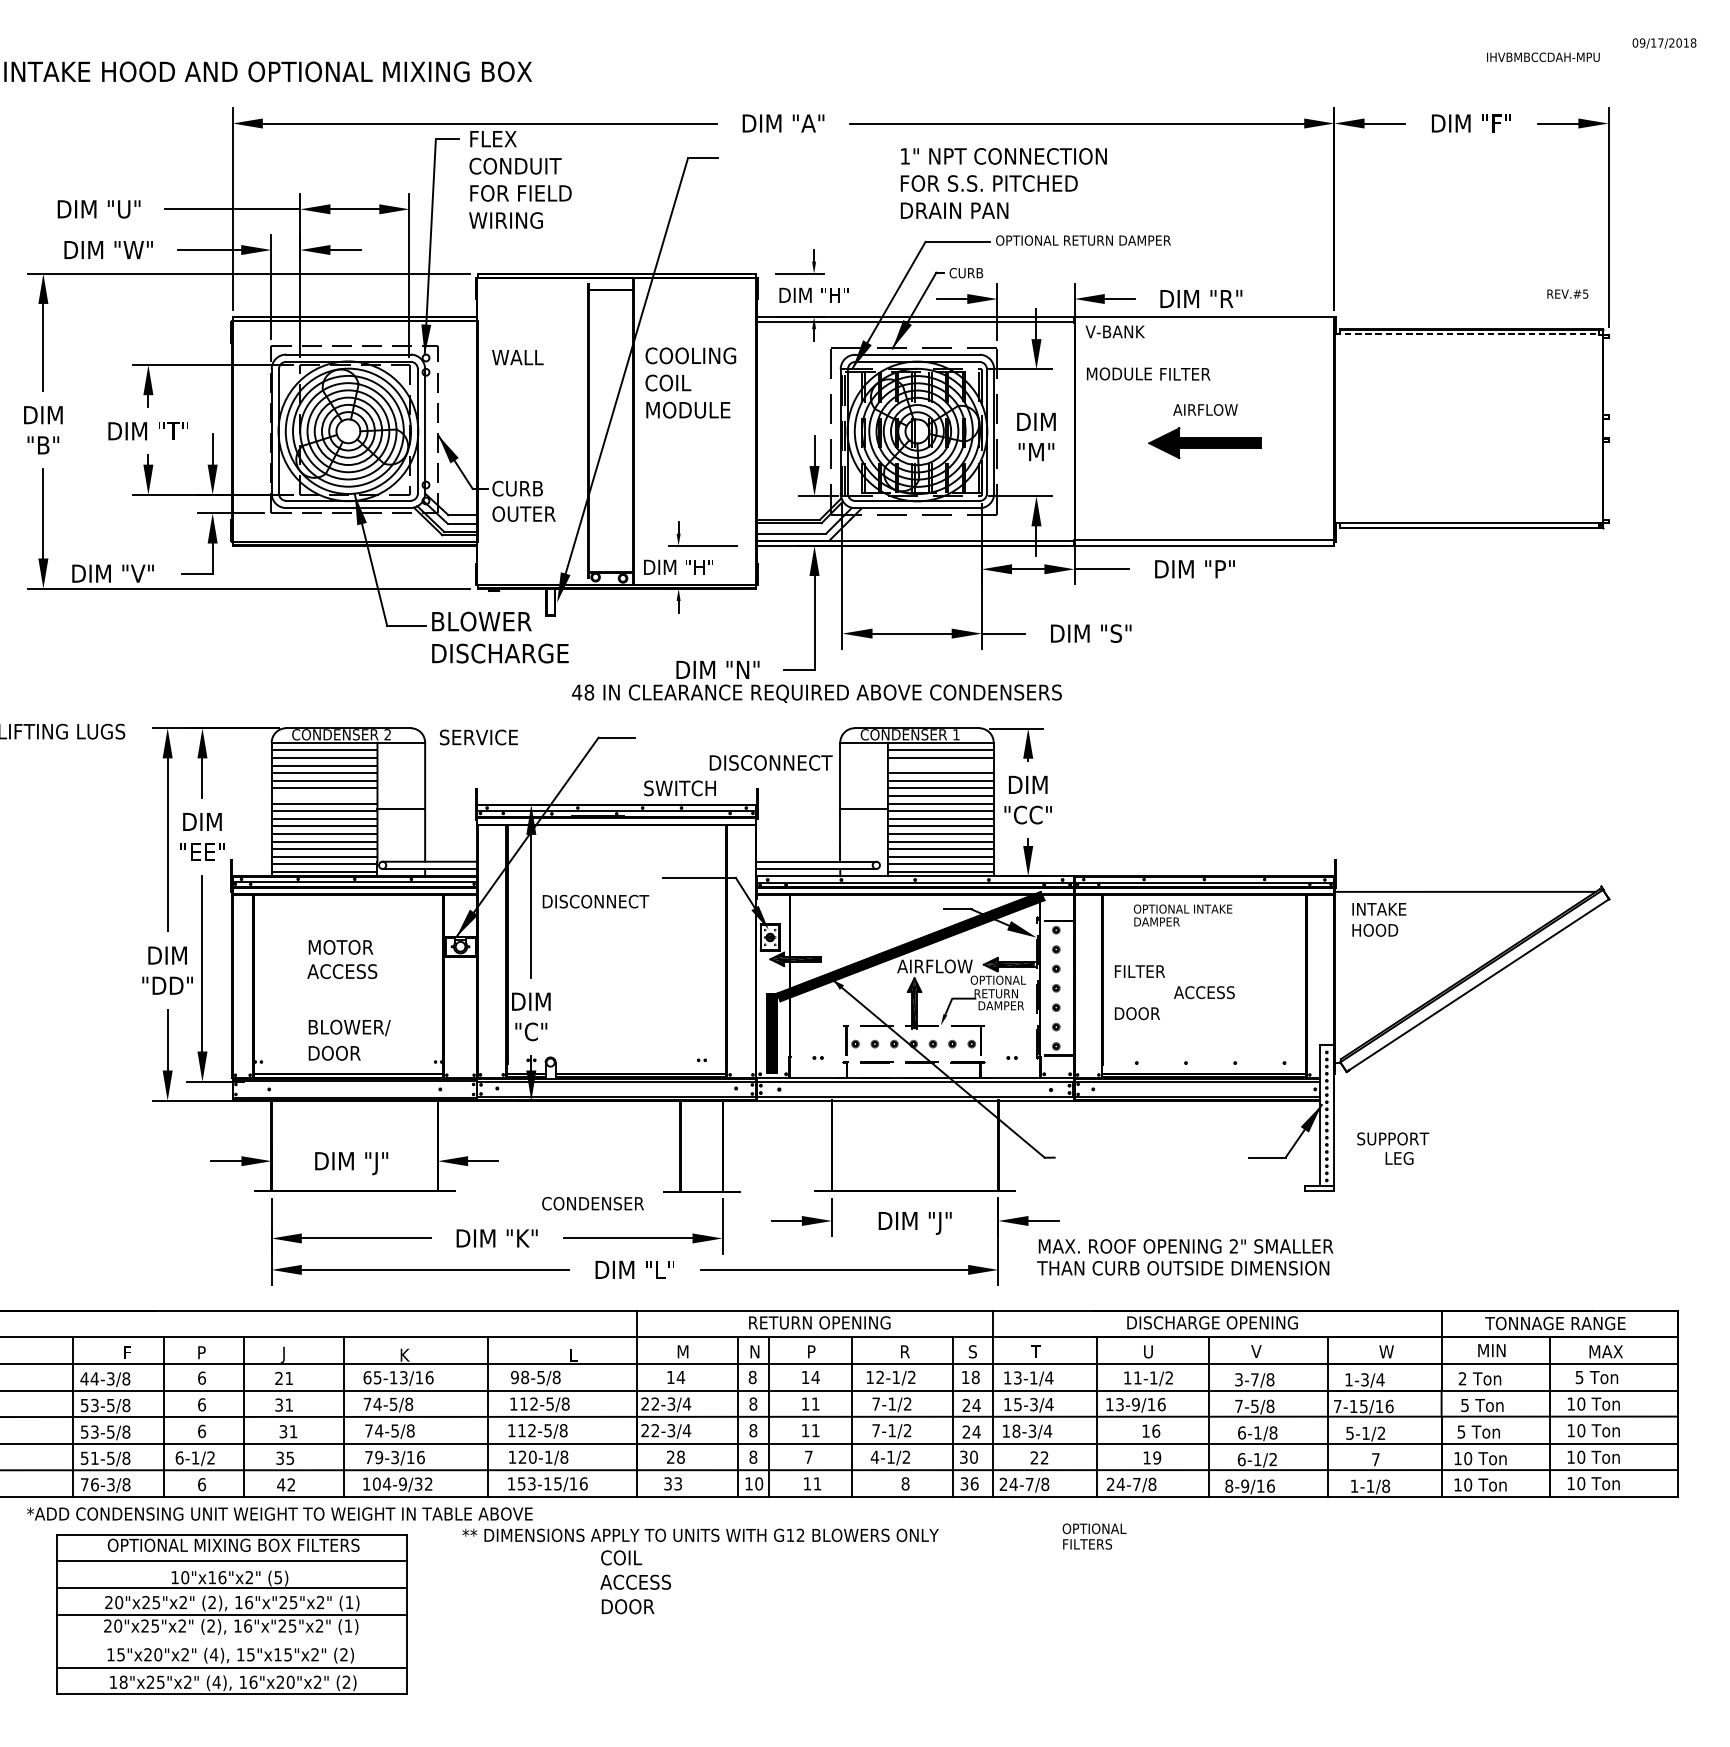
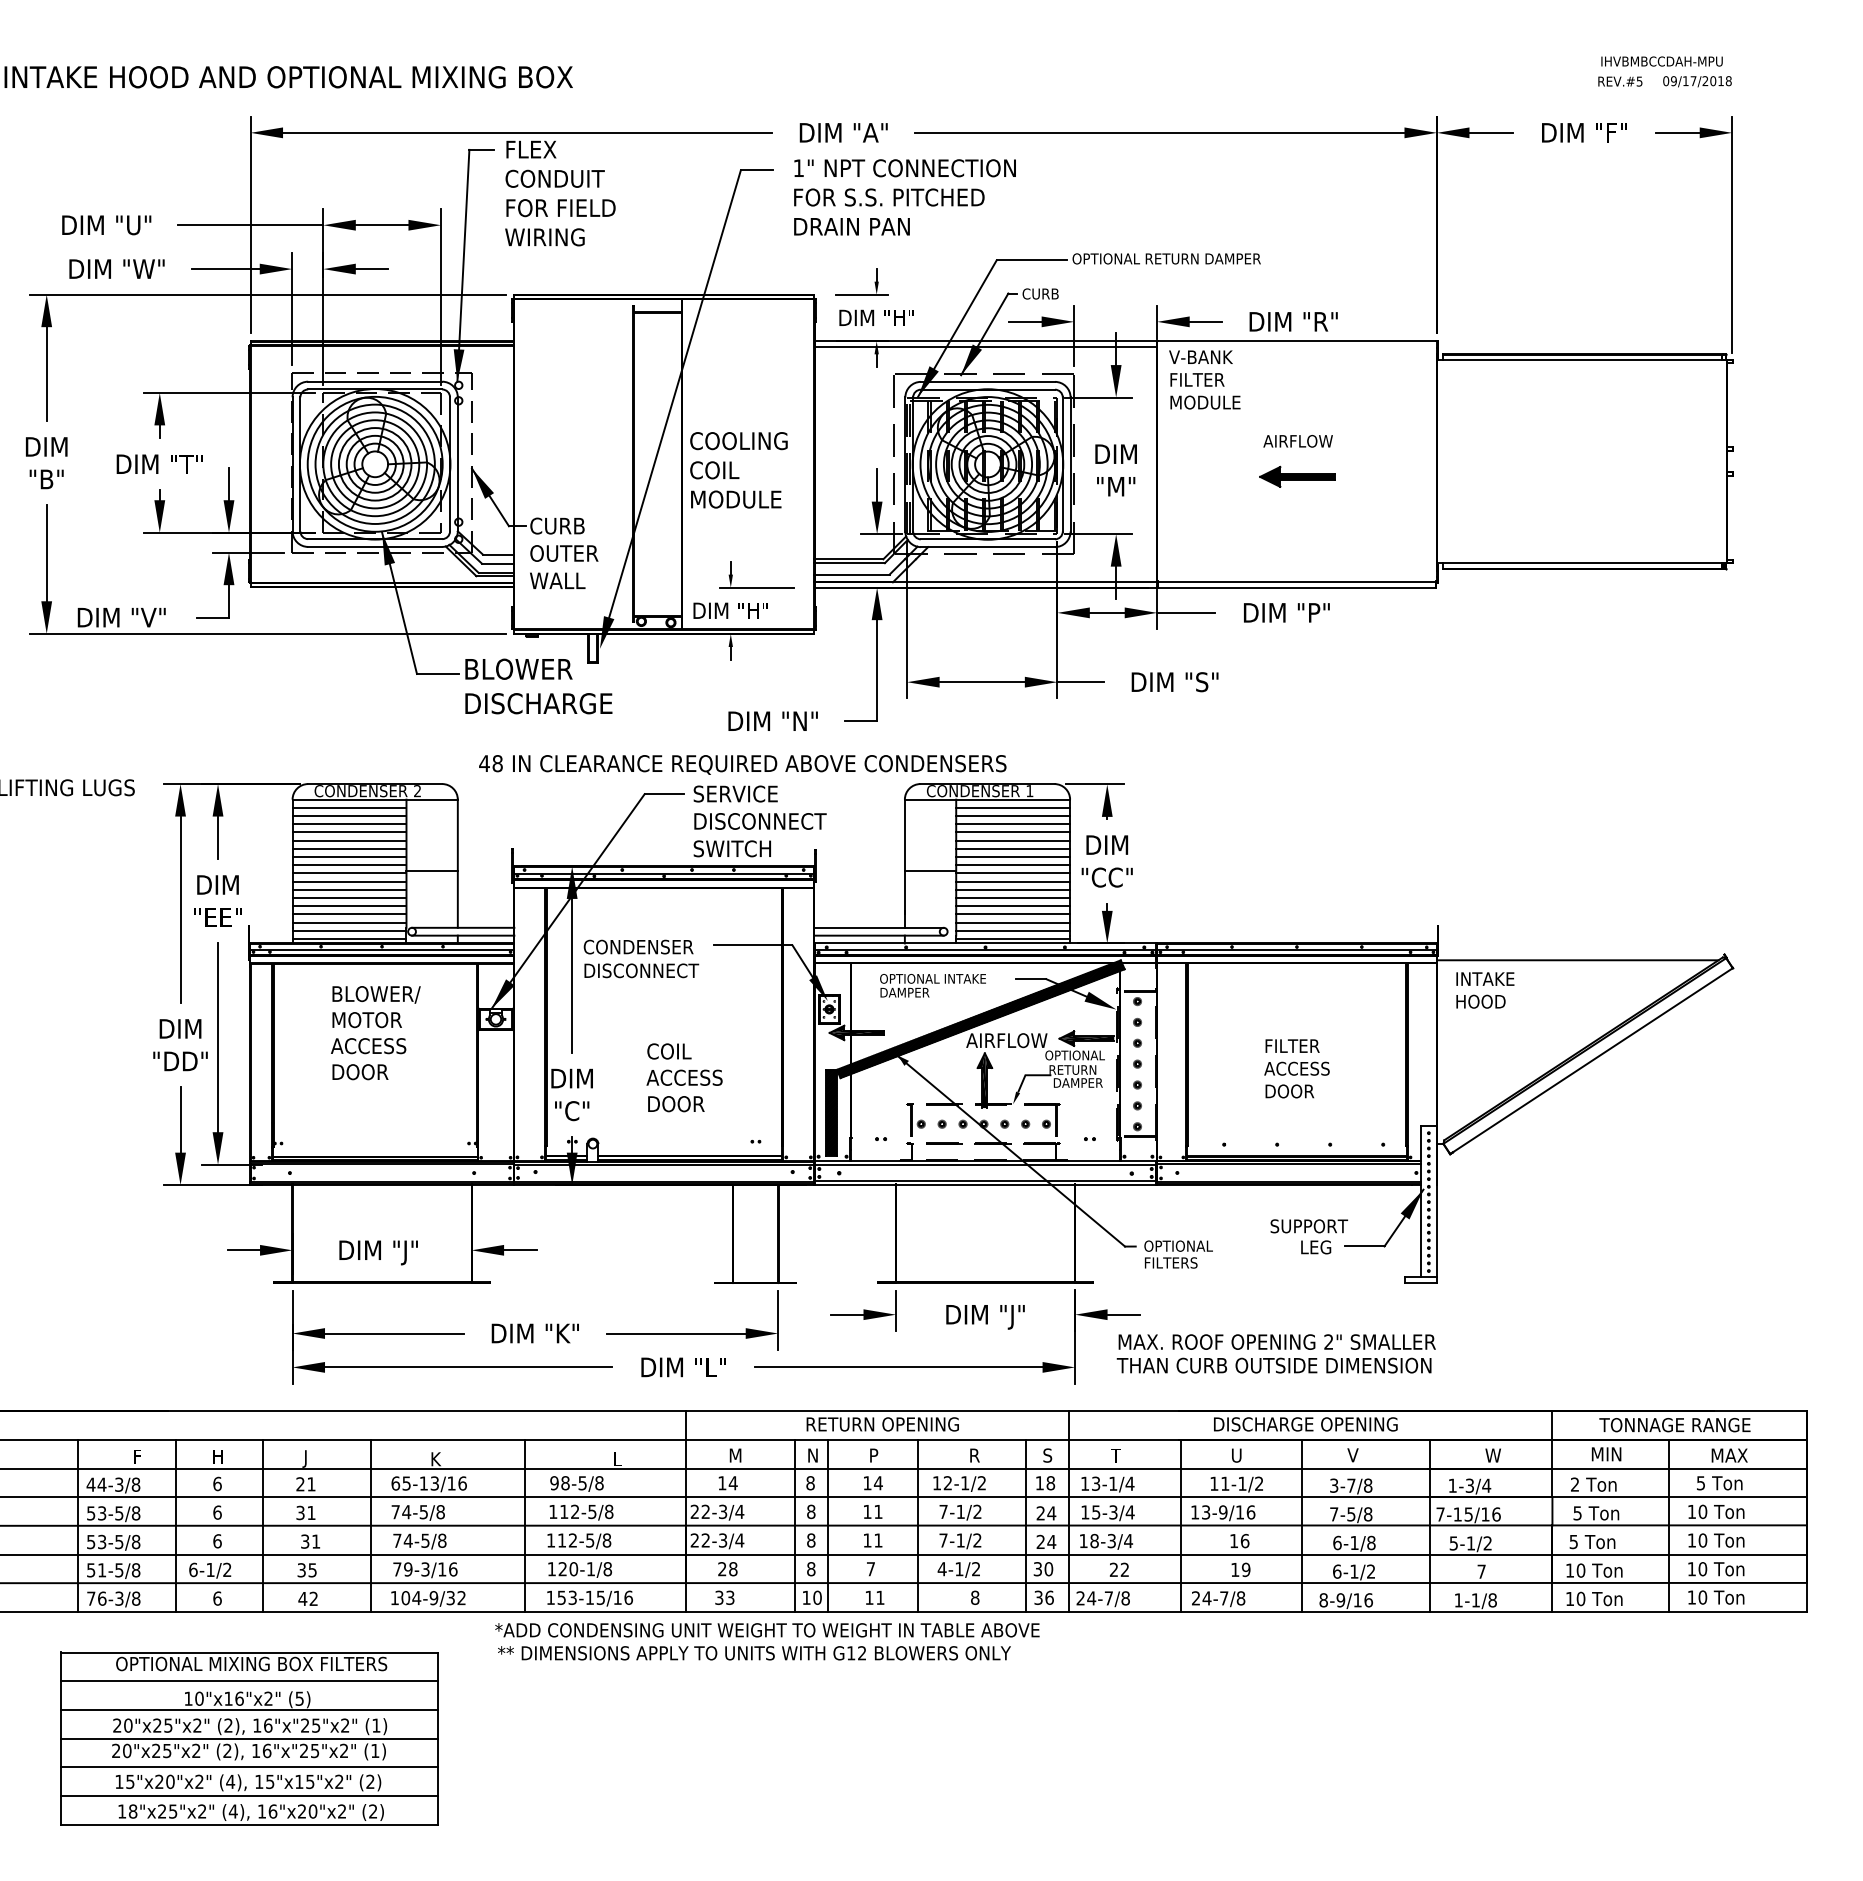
text: (1664, 43) -> (1697, 81), moved
text: (1003, 183) -> (904, 197), moved
text: (1567, 294) -> (1620, 81), moved
line: (1467, 334) -> (1580, 360), dashed -> solid
text: (517, 357) -> (557, 580), moved
text: (1185, 373) -> (1197, 379), moved
text: (690, 383) -> (738, 470), moved
part: (1204, 442) -> (1297, 476), size x0.62
text: (816, 693) -> (742, 764), moved
text: (478, 736) -> (735, 793), moved
text: (771, 762) -> (760, 821), moved
line: (941, 765) -> (1013, 824), added
line: (324, 796) -> (349, 857), added
text: (1182, 915) -> (932, 985), moved
text: (1139, 971) -> (1292, 1045), moved
text: (1137, 1013) -> (1289, 1091), moved
text: (349, 1027) -> (376, 994), moved
text: (334, 1053) -> (360, 1072), moved
text: (1393, 1148) -> (1309, 1236), moved
text: (592, 1203) -> (638, 946), moved
text: (201, 1352) -> (217, 1456), P -> H
text: (279, 1514) -> (767, 1630), moved
text: (1094, 1536) -> (1178, 1254), moved
text: (635, 1582) -> (684, 1077), moved
line: (231, 1641) -> (249, 1767), added

